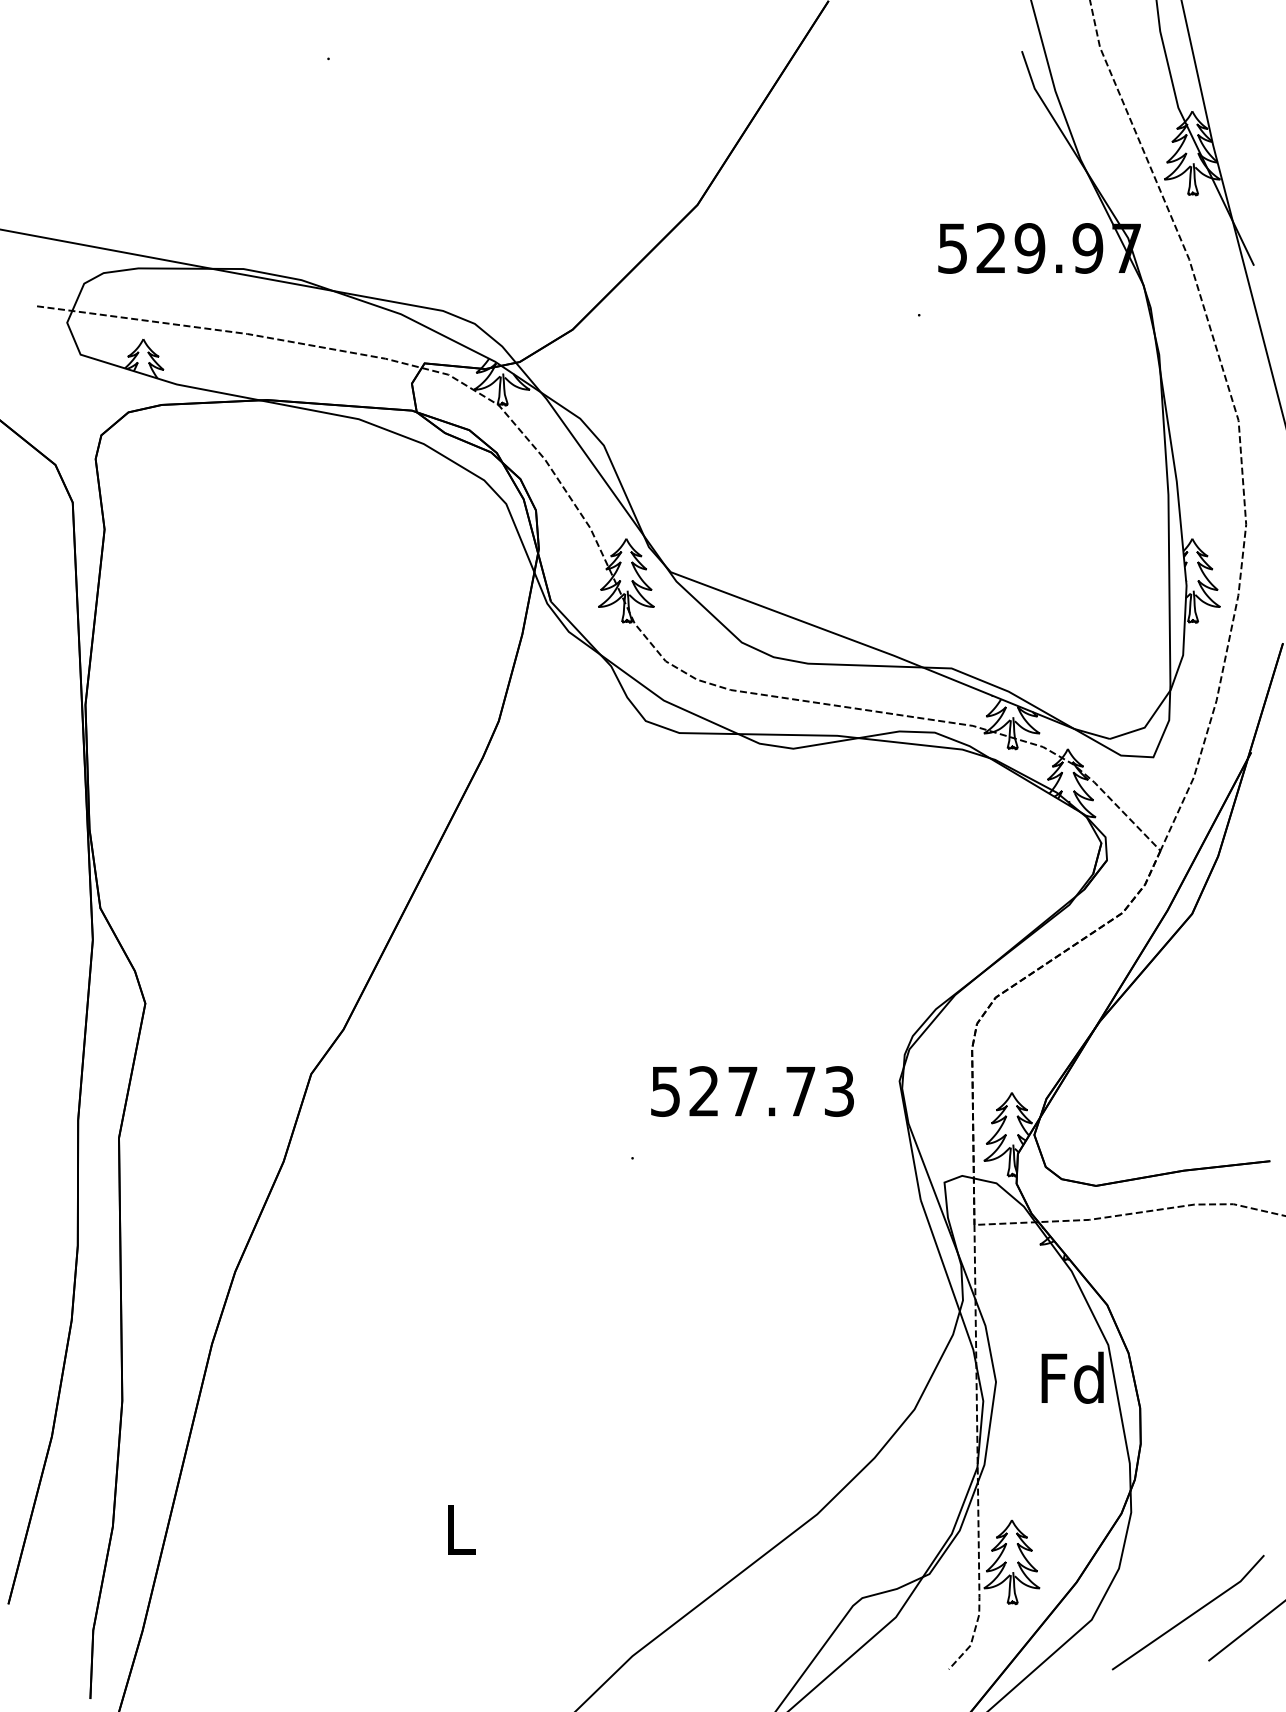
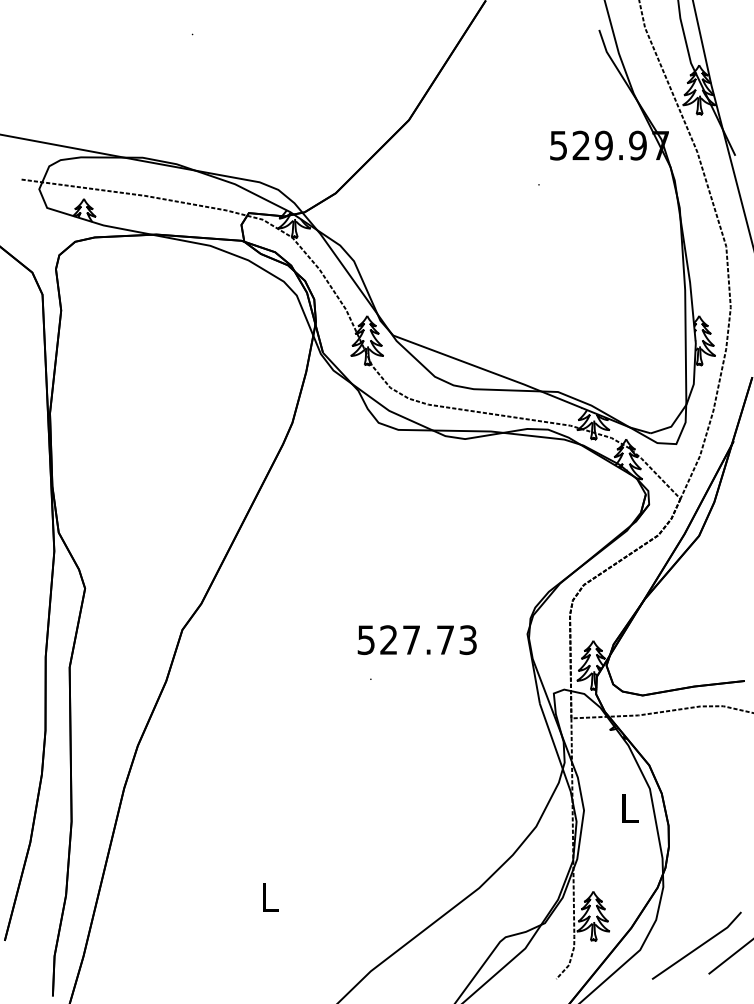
text: (751, 1090) -> (416, 639), moved
text: (1071, 1376) -> (628, 807), Fd -> L

